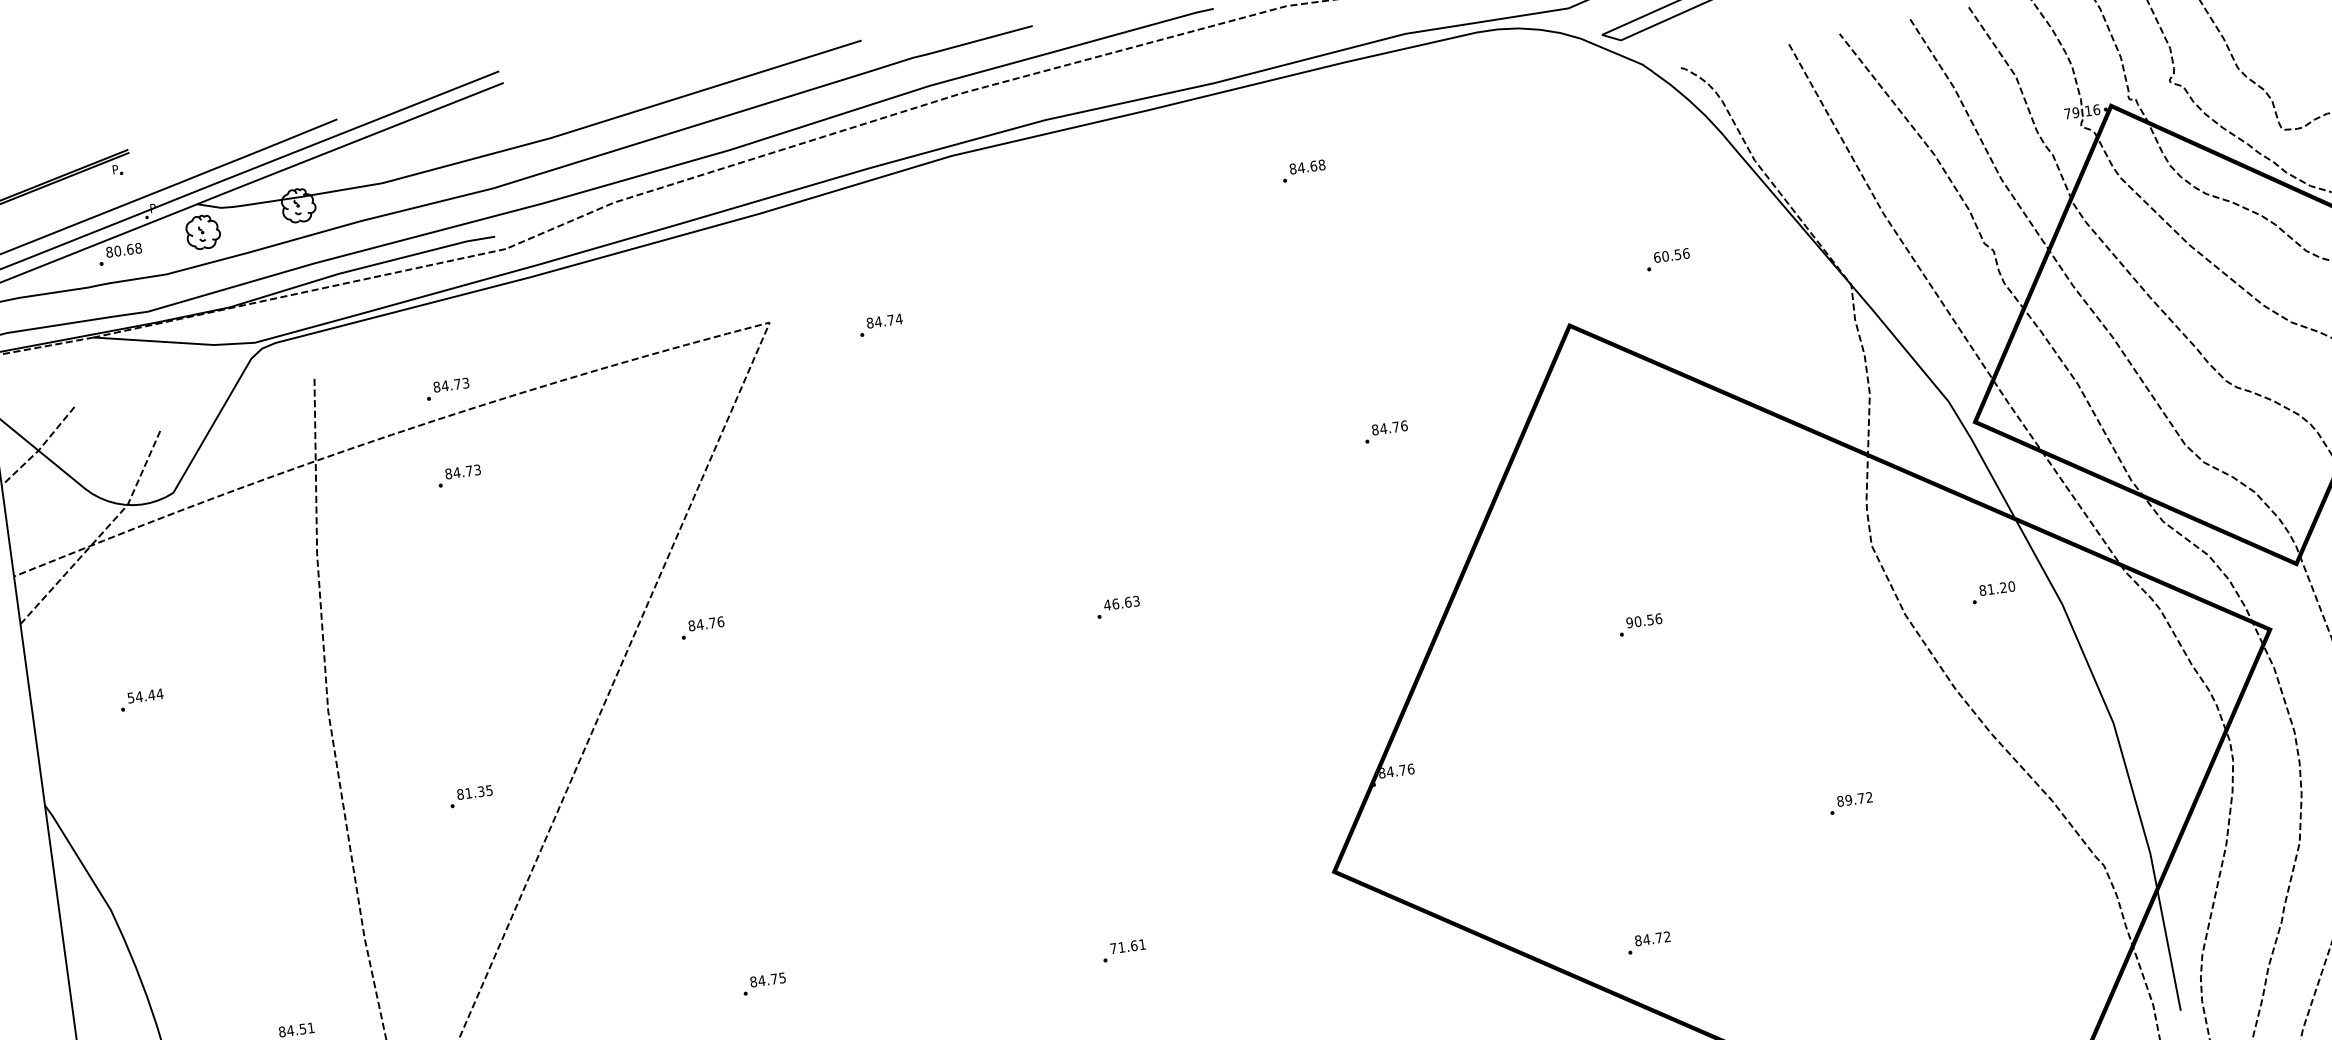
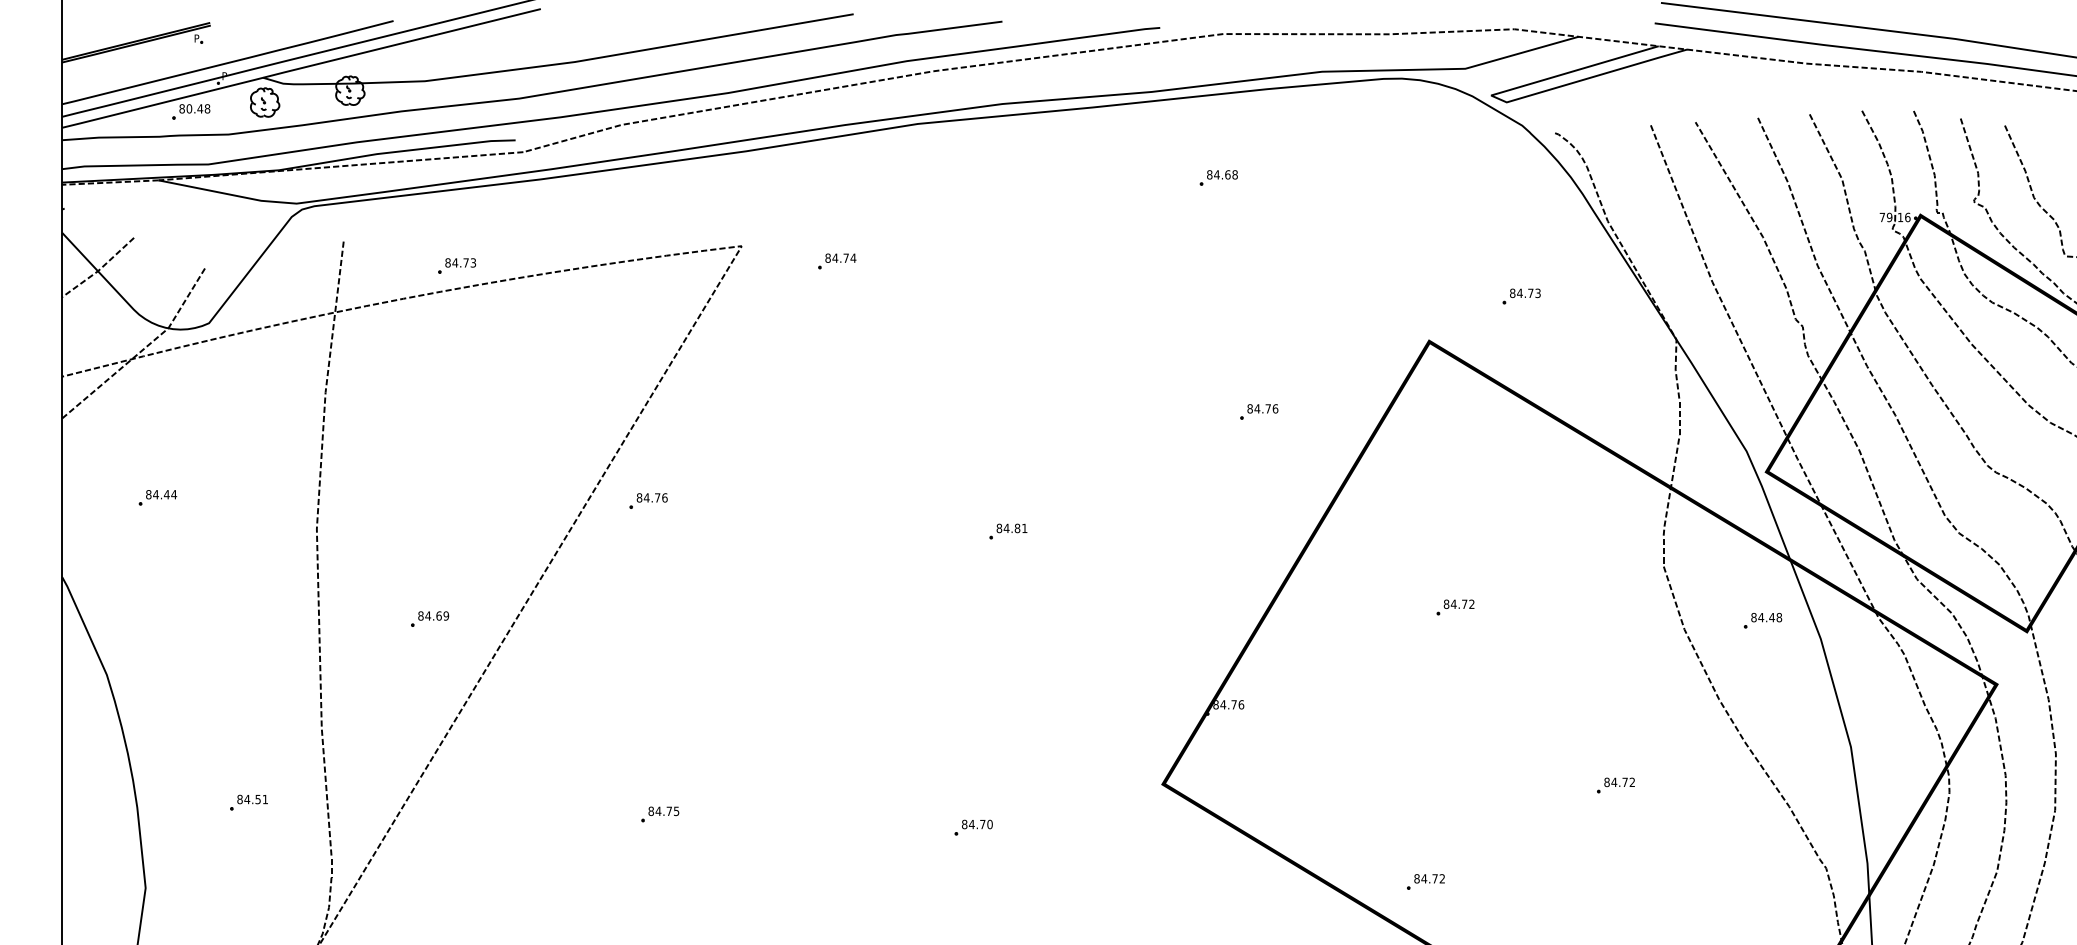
text: (129, 249) -> (199, 108), 80.68 -> 80.48
text: (1671, 255) -> (1525, 293), 60.56 -> 84.73
part: (458, 475) -> (456, 341), removed
text: (2001, 587) -> (1770, 617), 81.20 -> 84.48
text: (1121, 603) -> (1011, 528), 46.63 -> 84.81
text: (1643, 621) -> (1458, 604), 90.56 -> 84.72
text: (130, 697) -> (148, 494), 54.44 -> 84.44
text: (479, 791) -> (437, 615), 81.35 -> 84.69
text: (1849, 800) -> (1614, 782), 89.72 -> 84.72
text: (1128, 946) -> (977, 824), 71.61 -> 84.70

